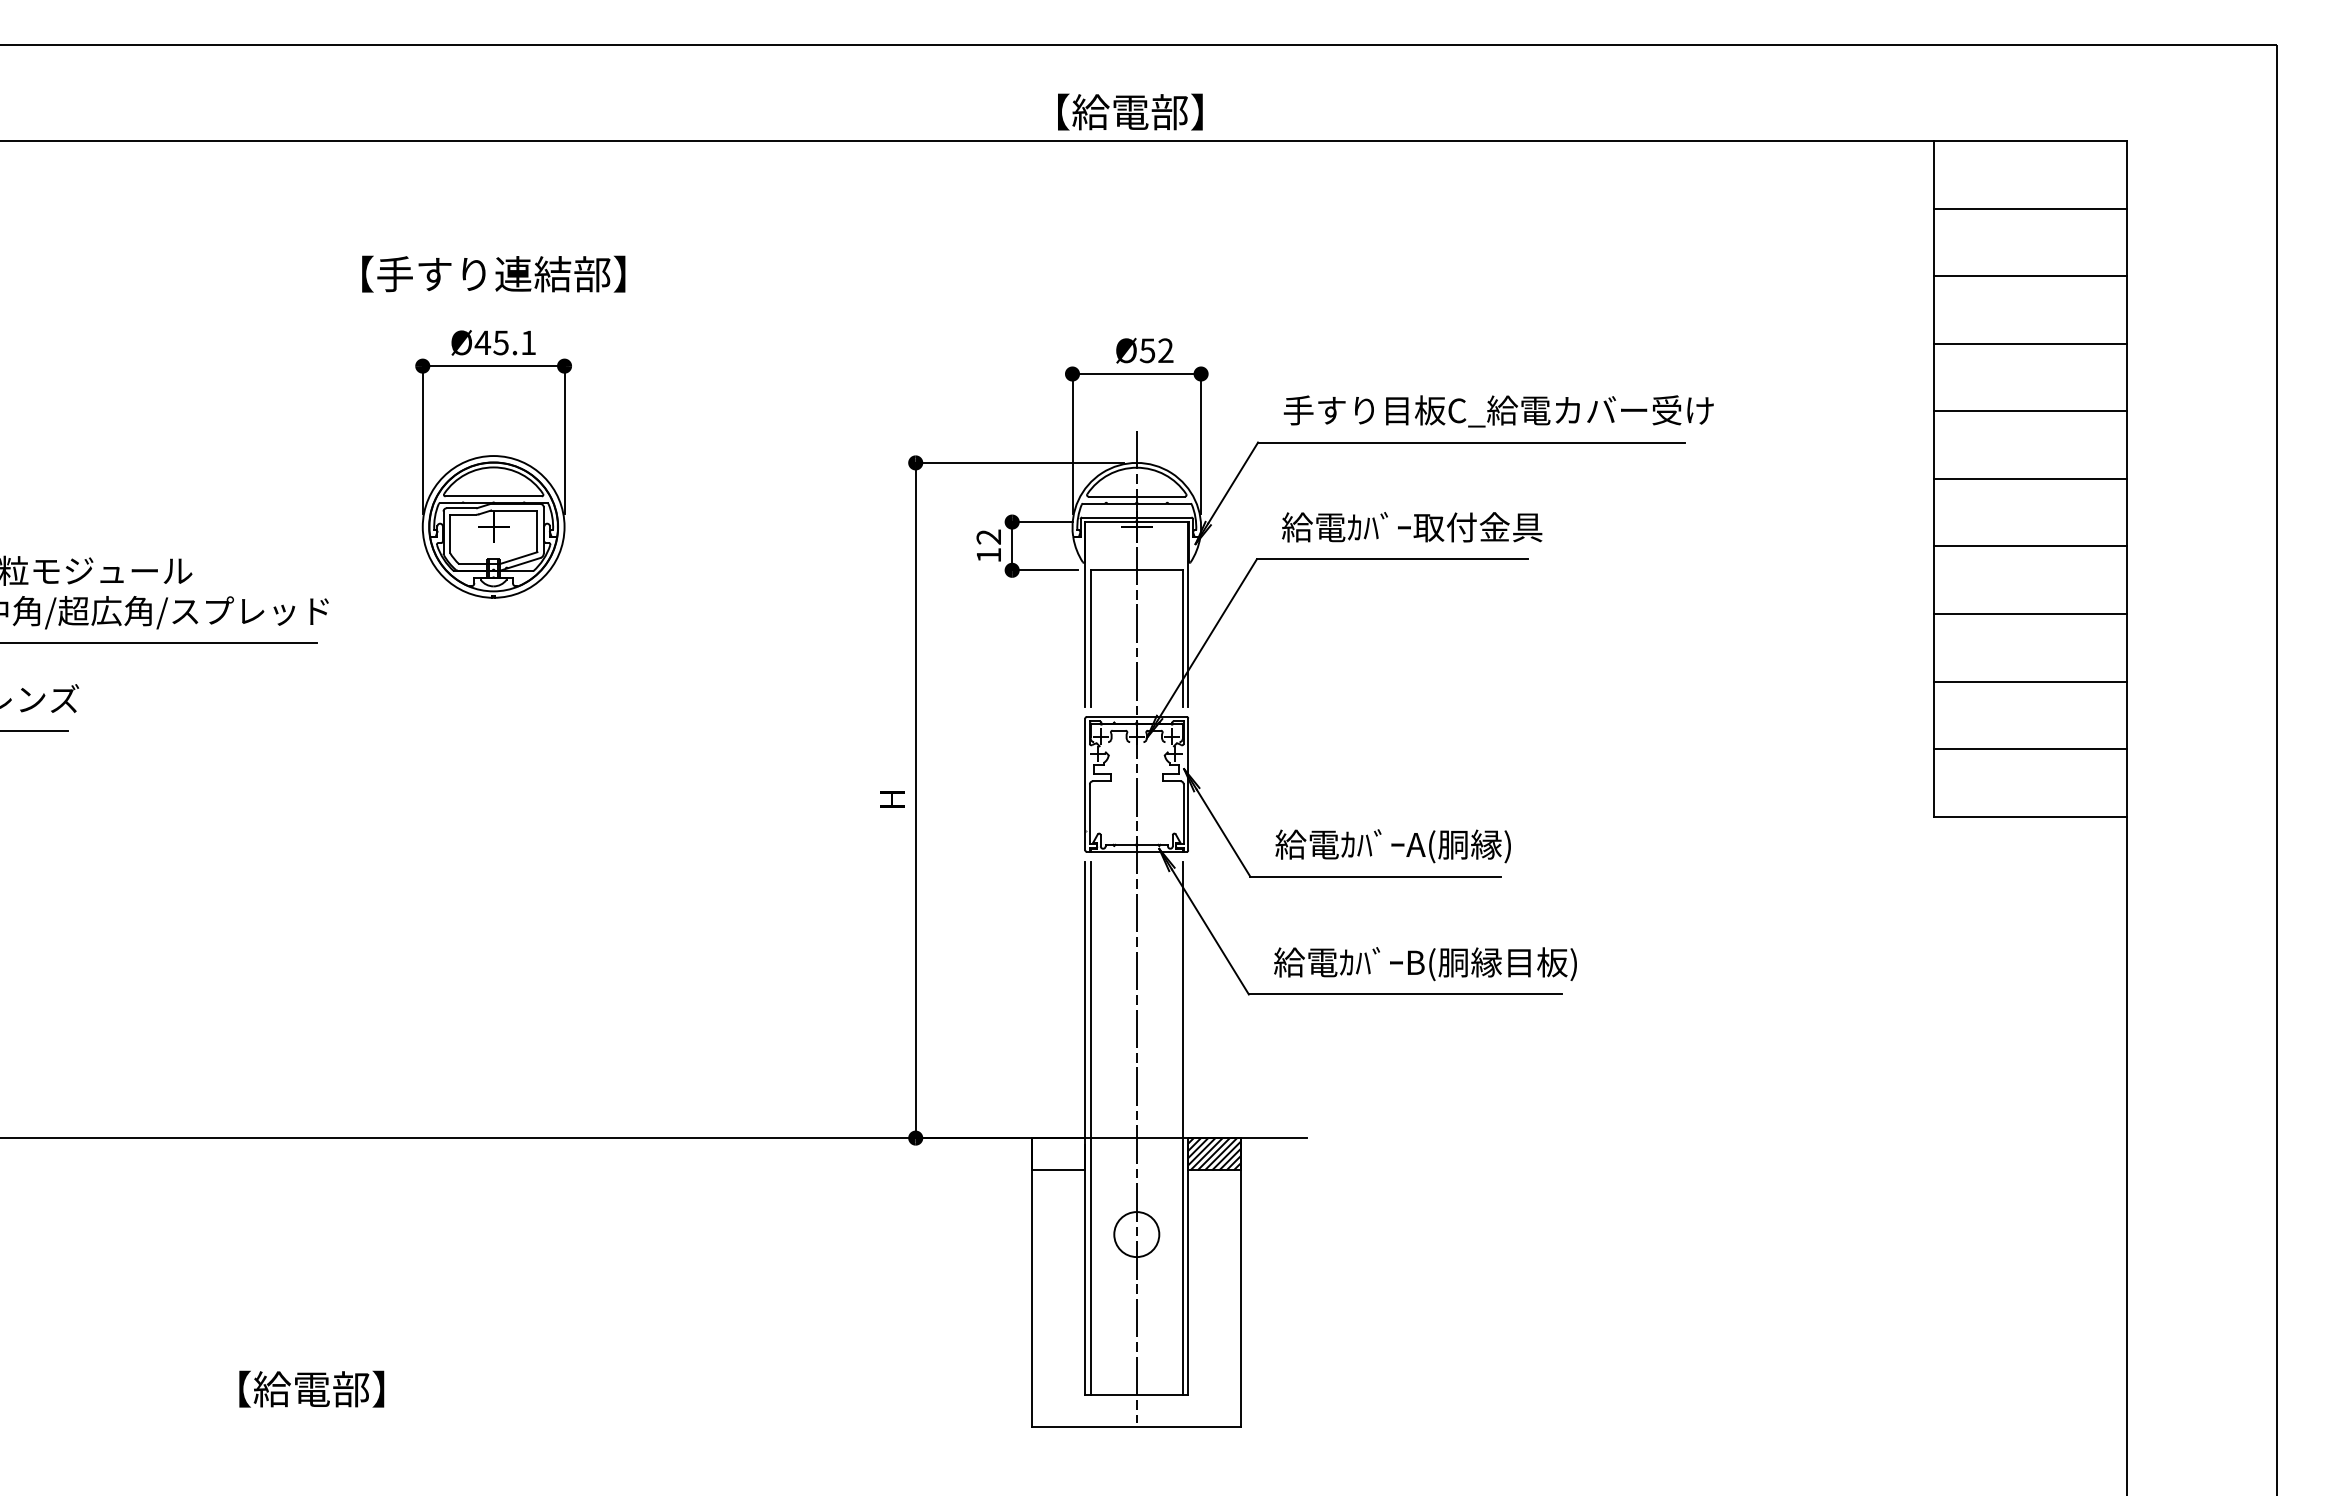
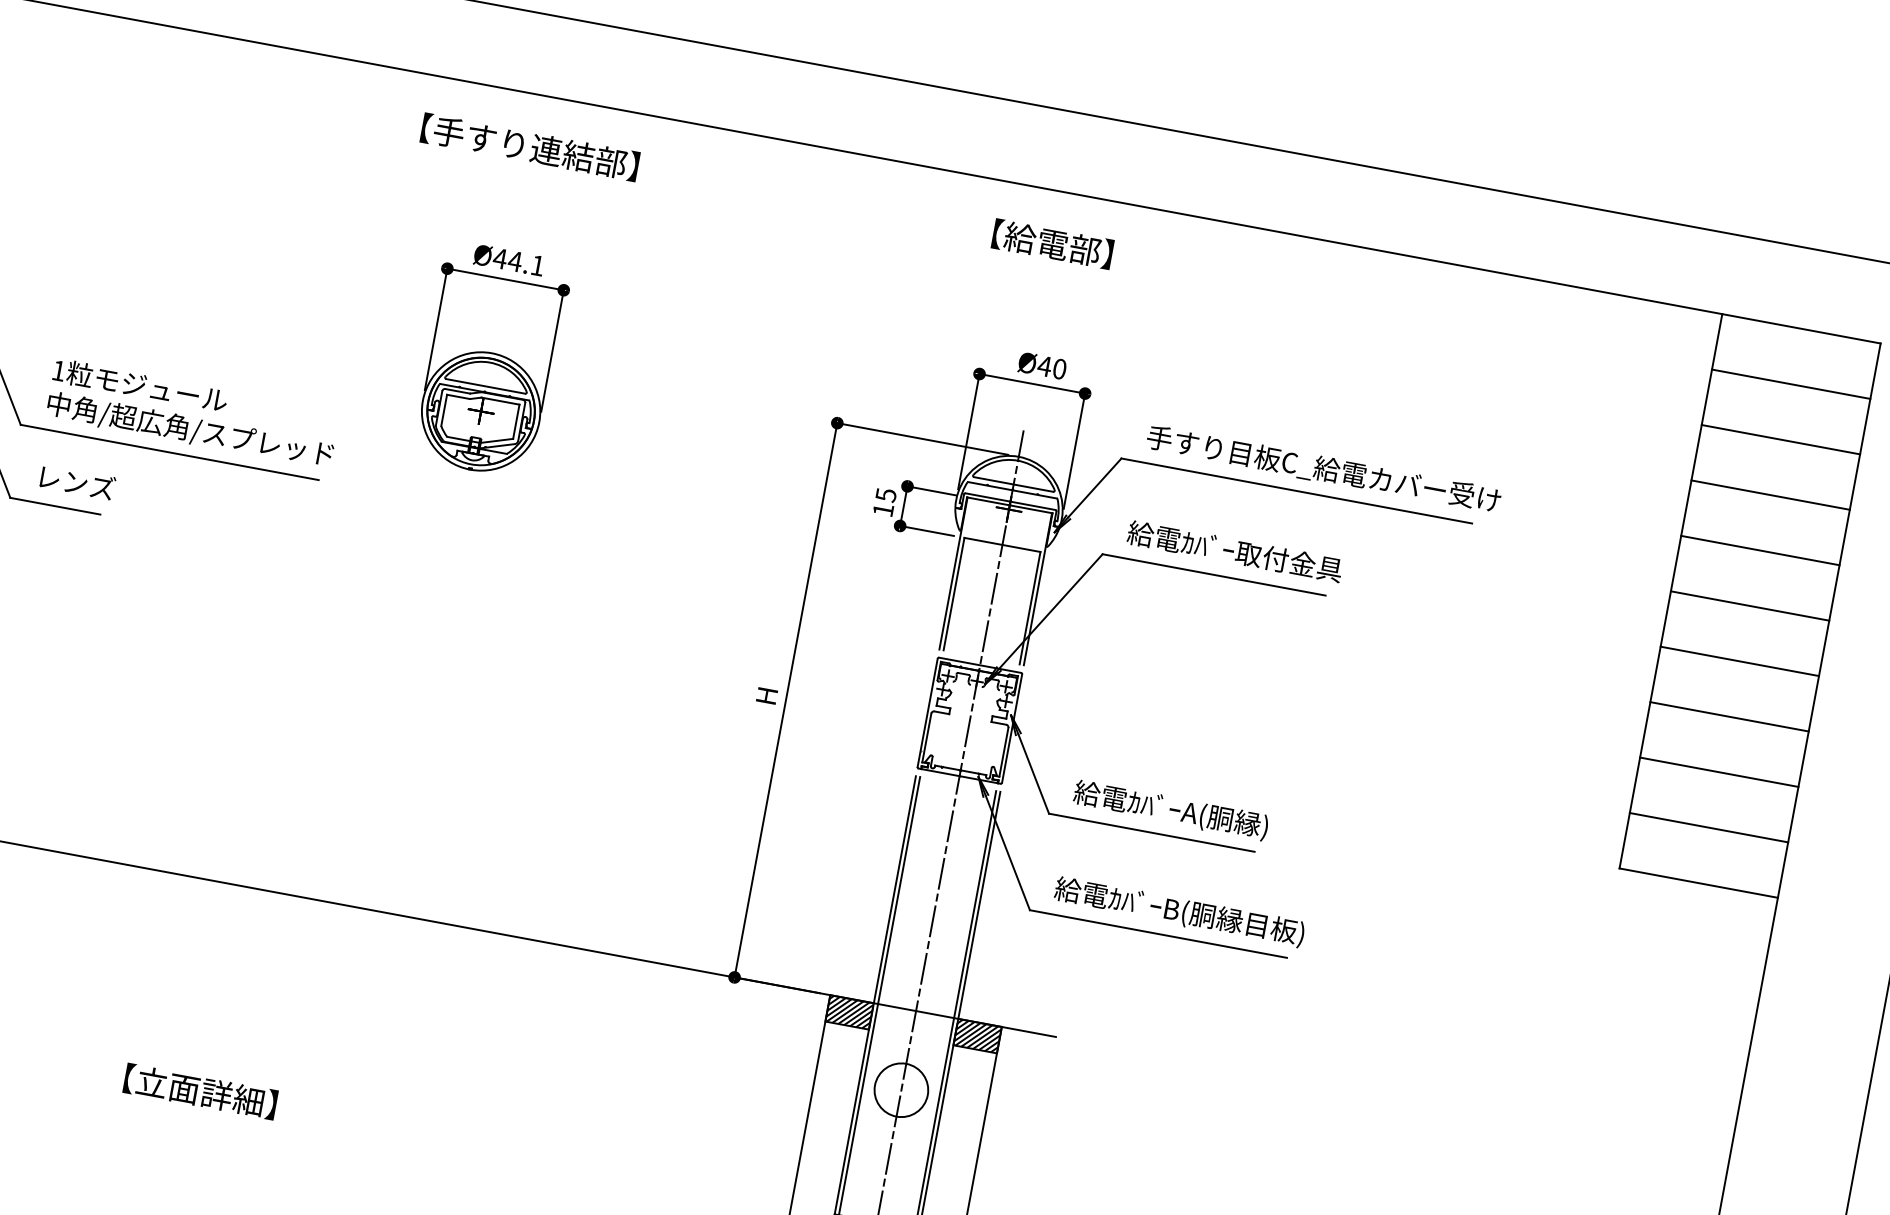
text: (1130, 111) -> (1052, 243), moved
text: (493, 273) -> (530, 146), moved
text: (500, 342) -> (514, 261), Ø45.1 -> Ø44.1
text: (1156, 350) -> (1052, 367), Ø52 -> Ø40
text: (988, 536) -> (885, 494), 12 -> 15
line: (1188, 999) -> (979, 905), added
hatch: (1058, 1154) -> (849, 1012), added
circle: (1136, 1234) -> (901, 1090), size x1.43
text: (311, 1388) -> (200, 1091), 【給電部】 -> 【立面詳細】

